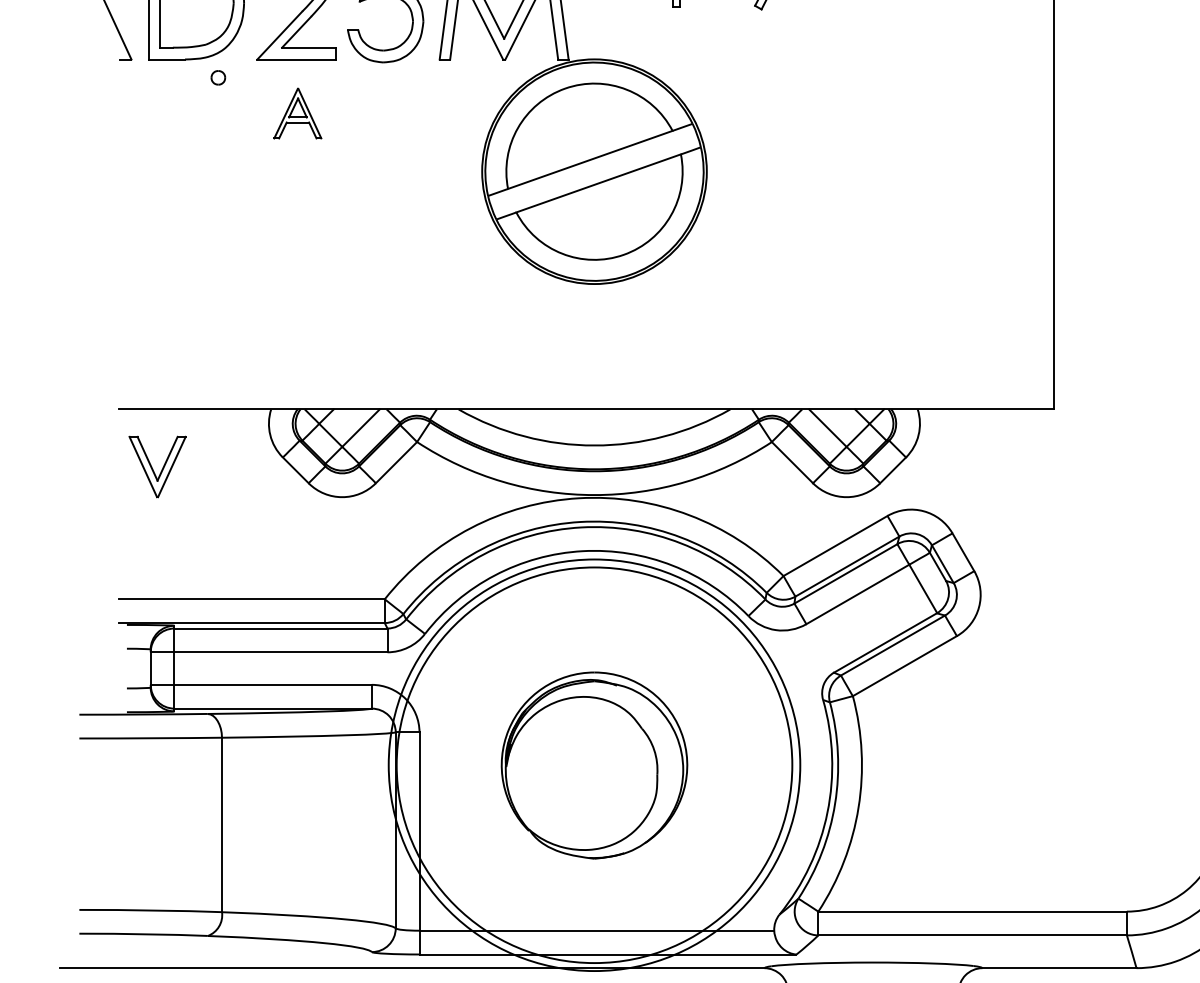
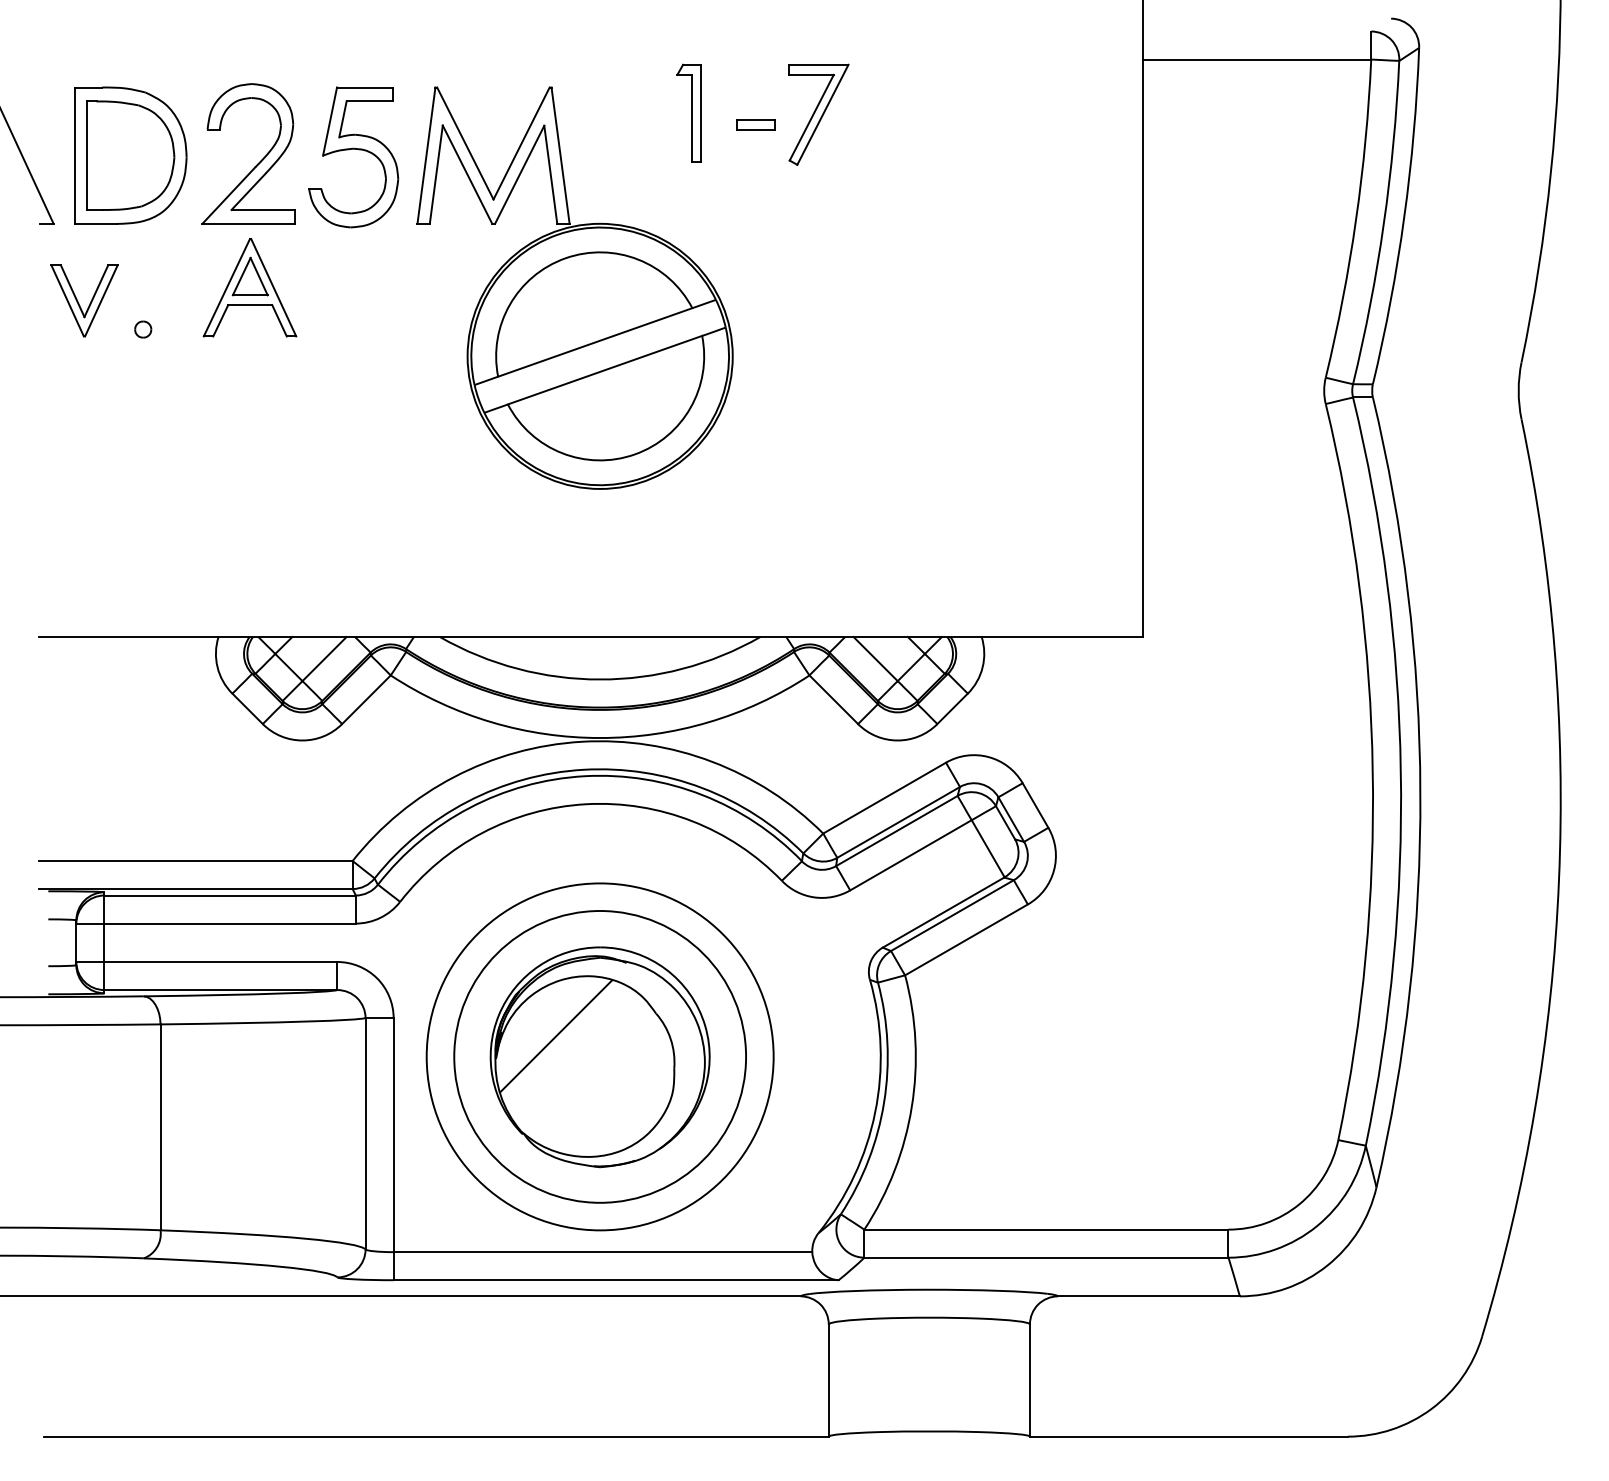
part: (218, 77) -> (143, 329), moved
part: (297, 113) -> (249, 287), size x1.67
part: (157, 466) -> (84, 300), moved
hatch: (556, 747) -> (555, 1035), added
circle: (593, 764) -> (599, 1056), size x0.71
circle: (594, 764) -> (600, 1056), size x0.62

